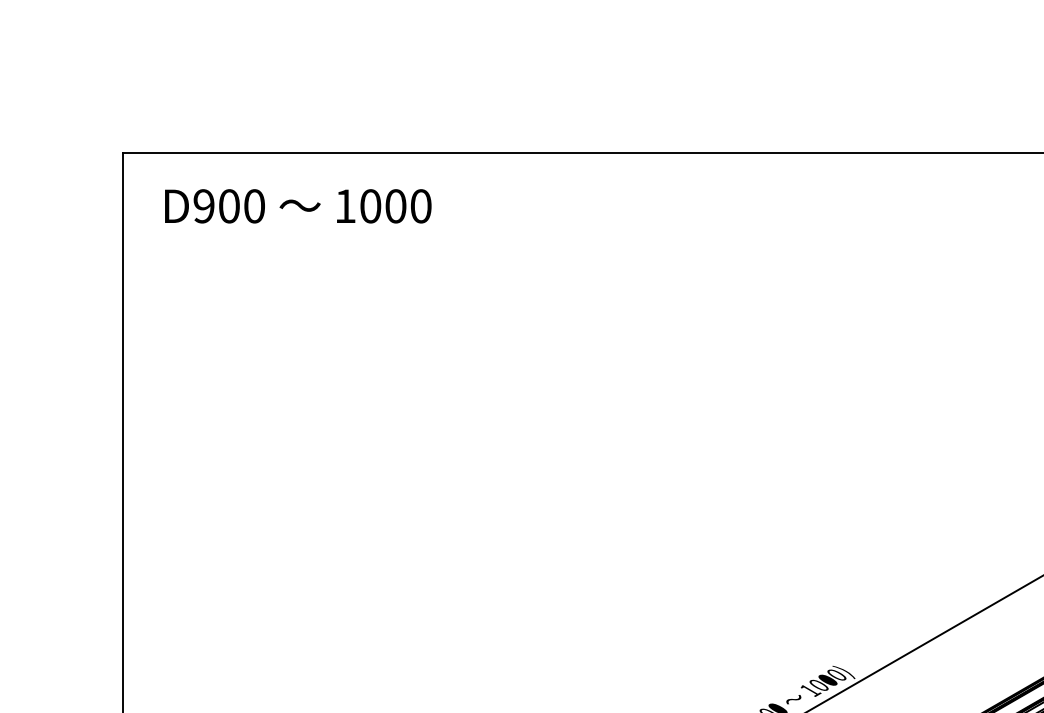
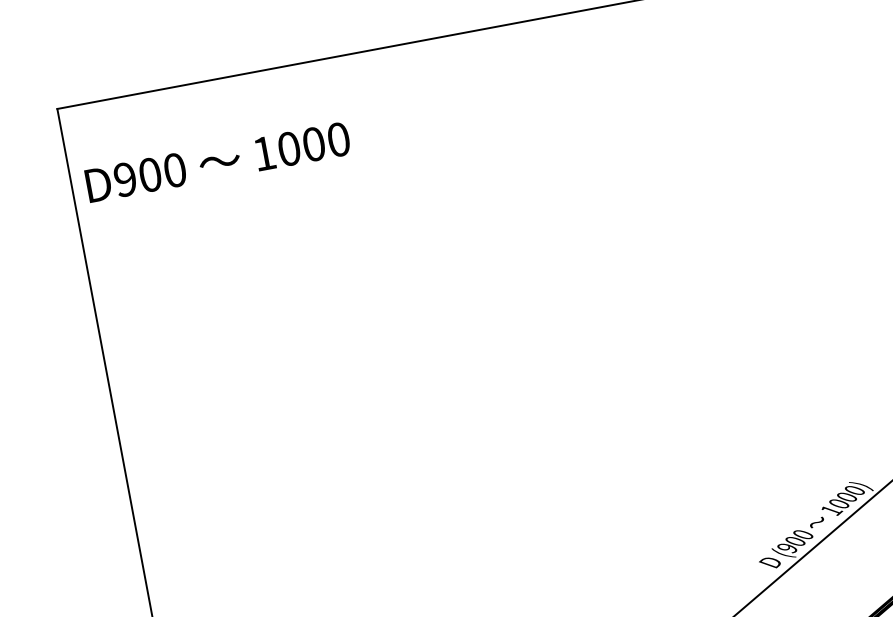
text: (298, 206) -> (218, 162), moved

